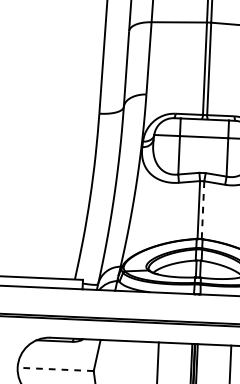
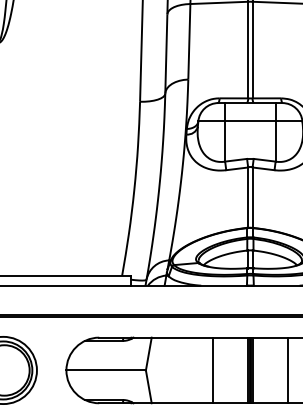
line: (202, 210) -> (252, 198), dashed -> solid
line: (56, 369) -> (106, 370), dashed -> solid

